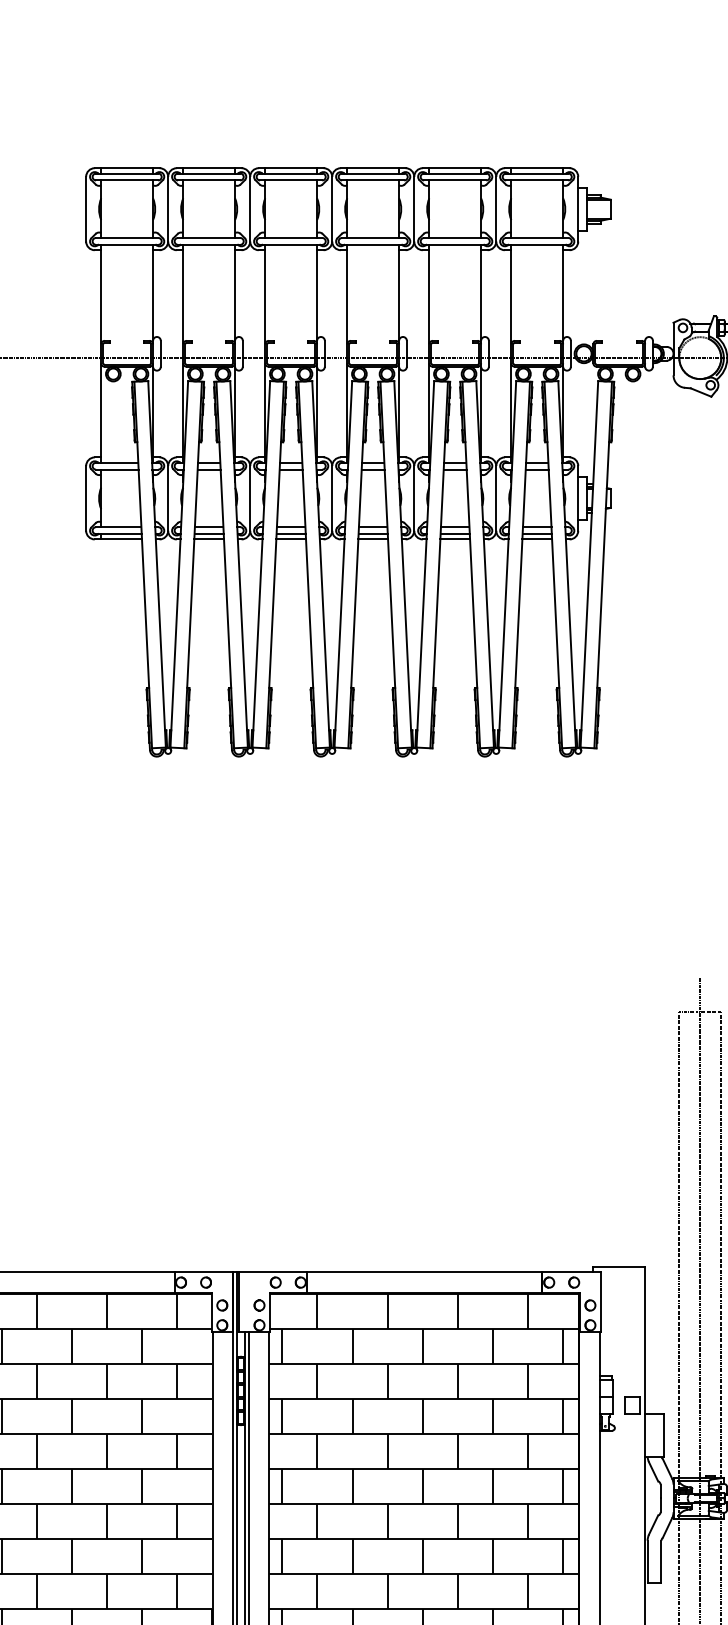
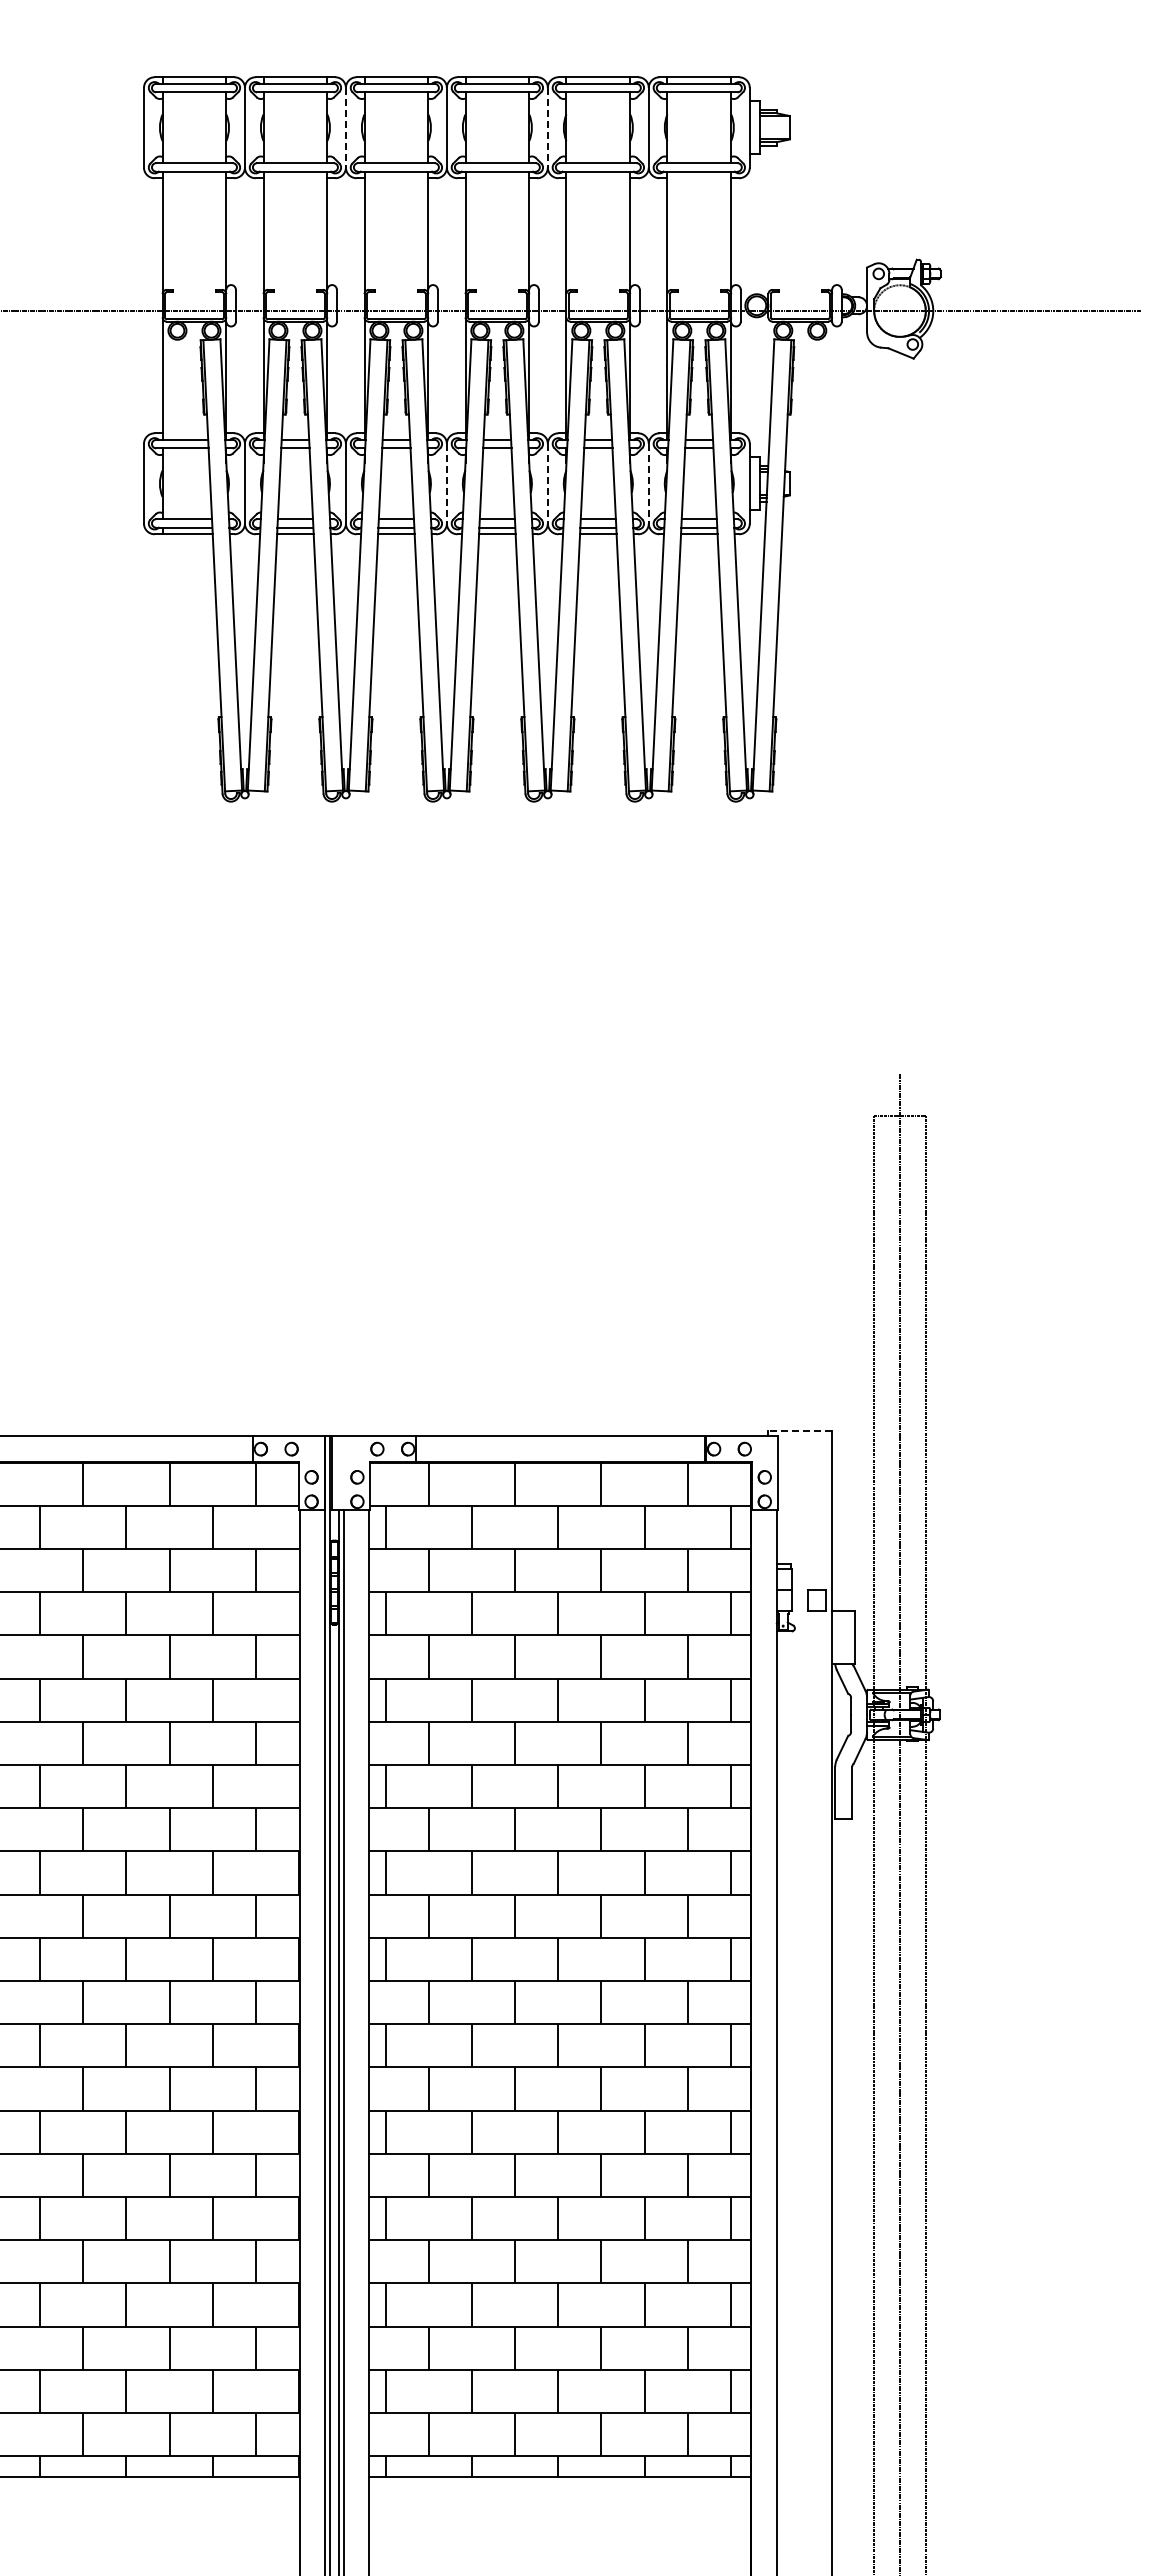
line: (249, 209) -> (345, 127), solid -> dashed
line: (413, 209) -> (547, 127), solid -> dashed
line: (331, 498) -> (446, 483), solid -> dashed
line: (413, 498) -> (547, 483), solid -> dashed
line: (495, 498) -> (648, 483), solid -> dashed
line: (619, 1267) -> (800, 1430), solid -> dashed

